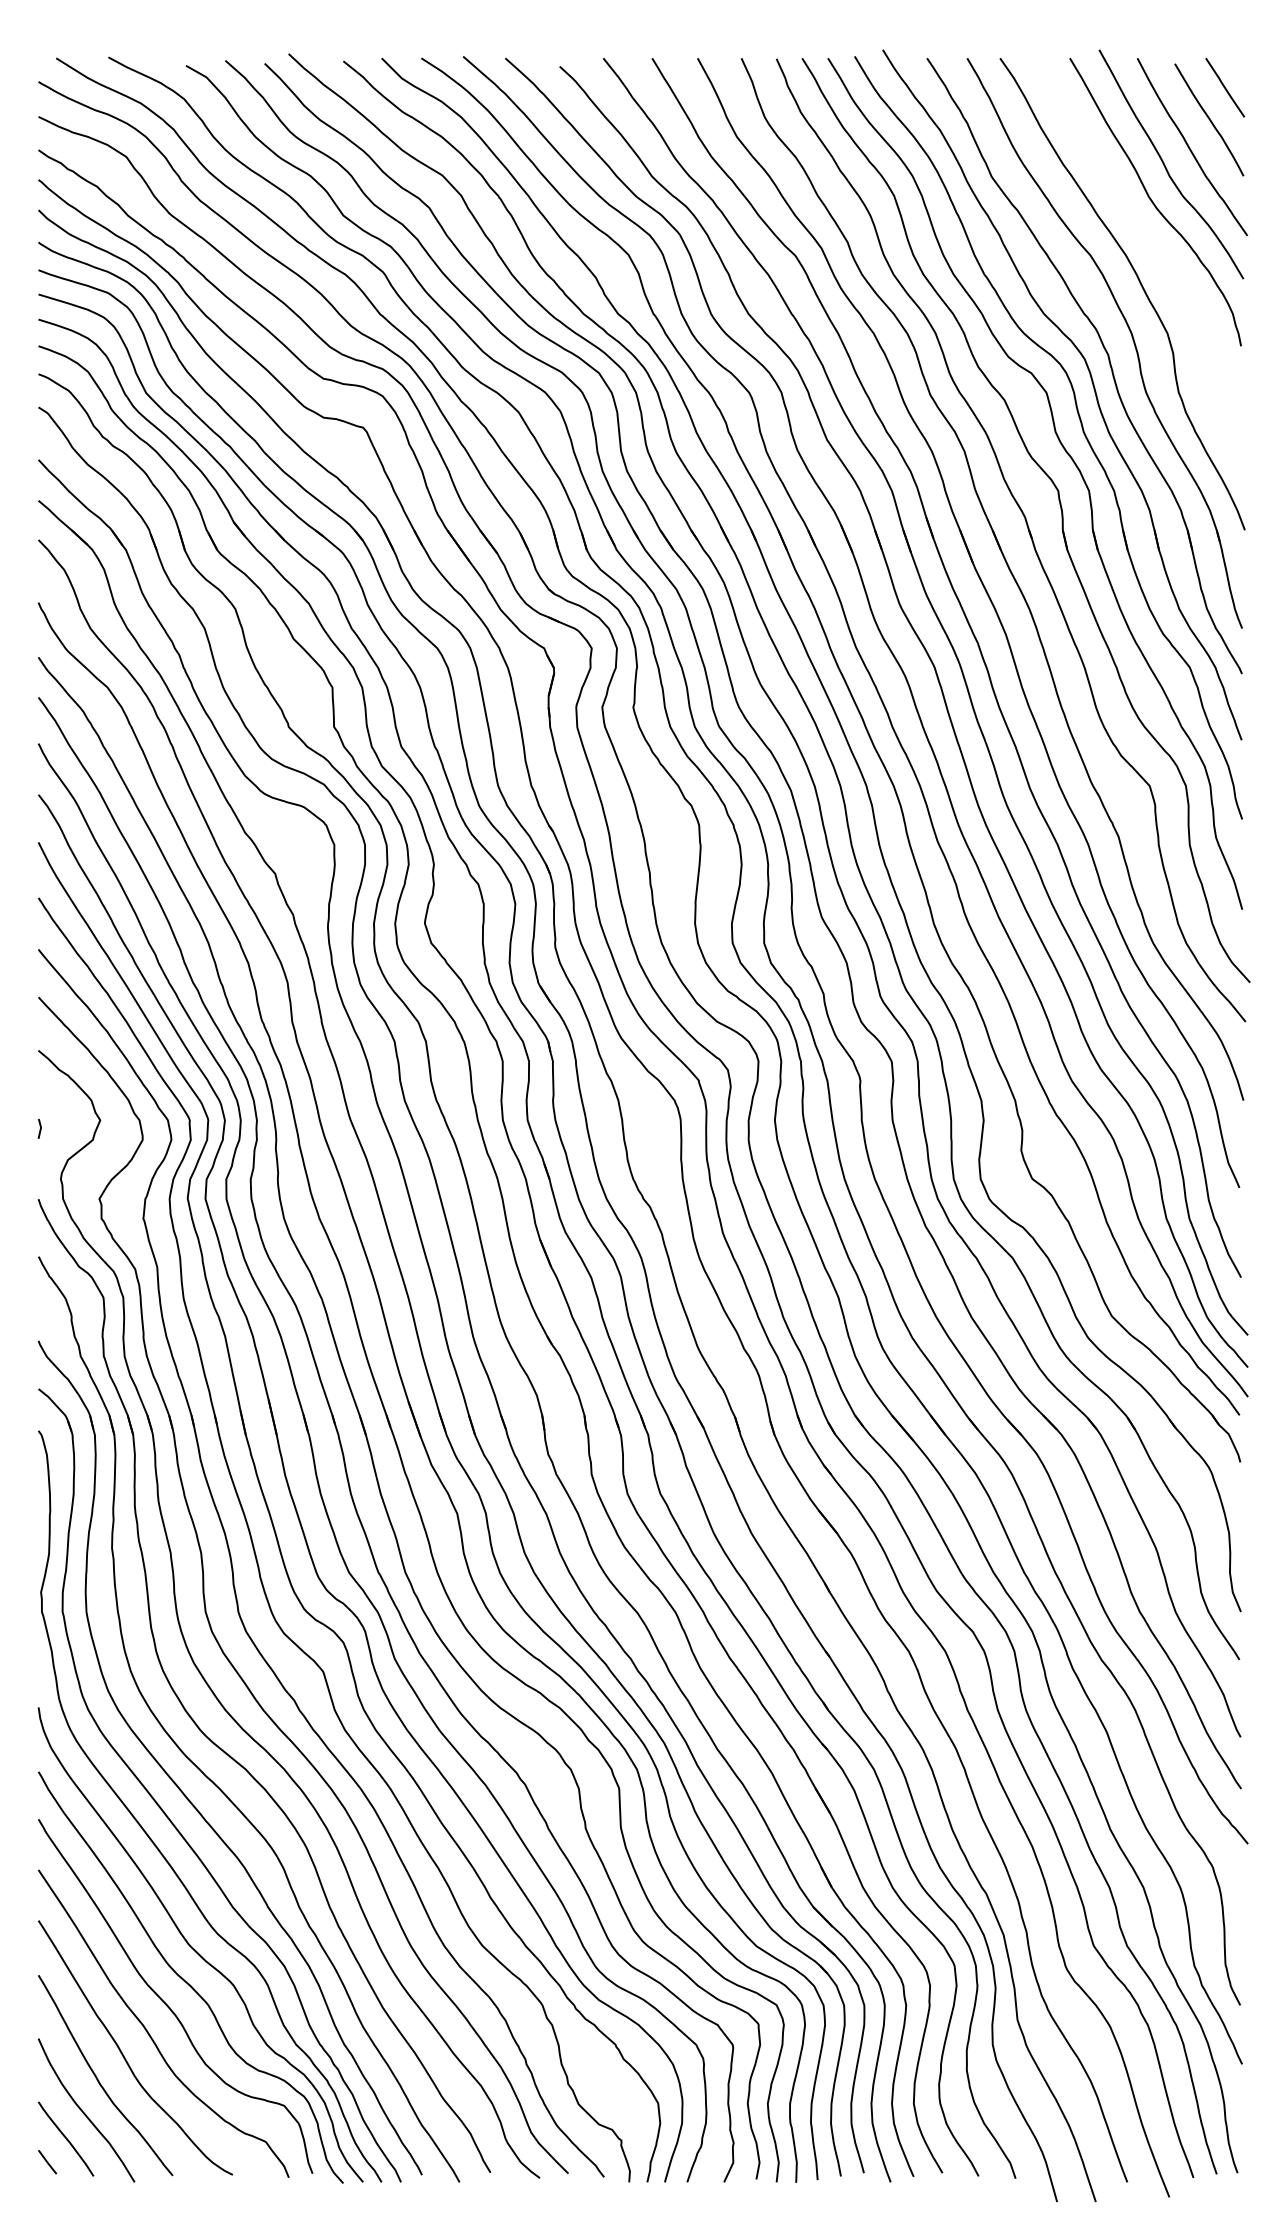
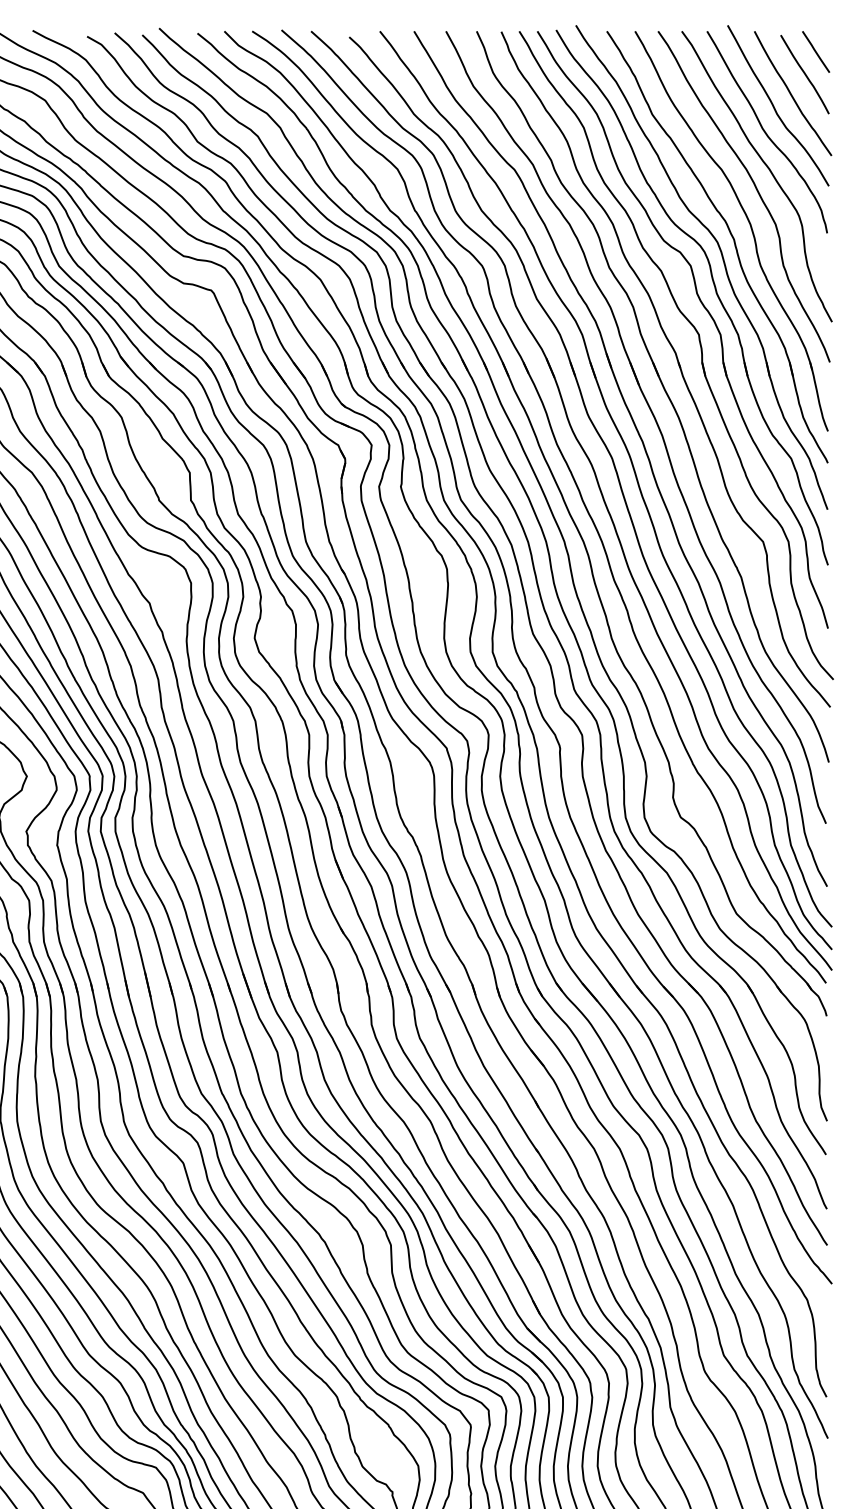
curve: (1157, 255) -> (768, 169), added

